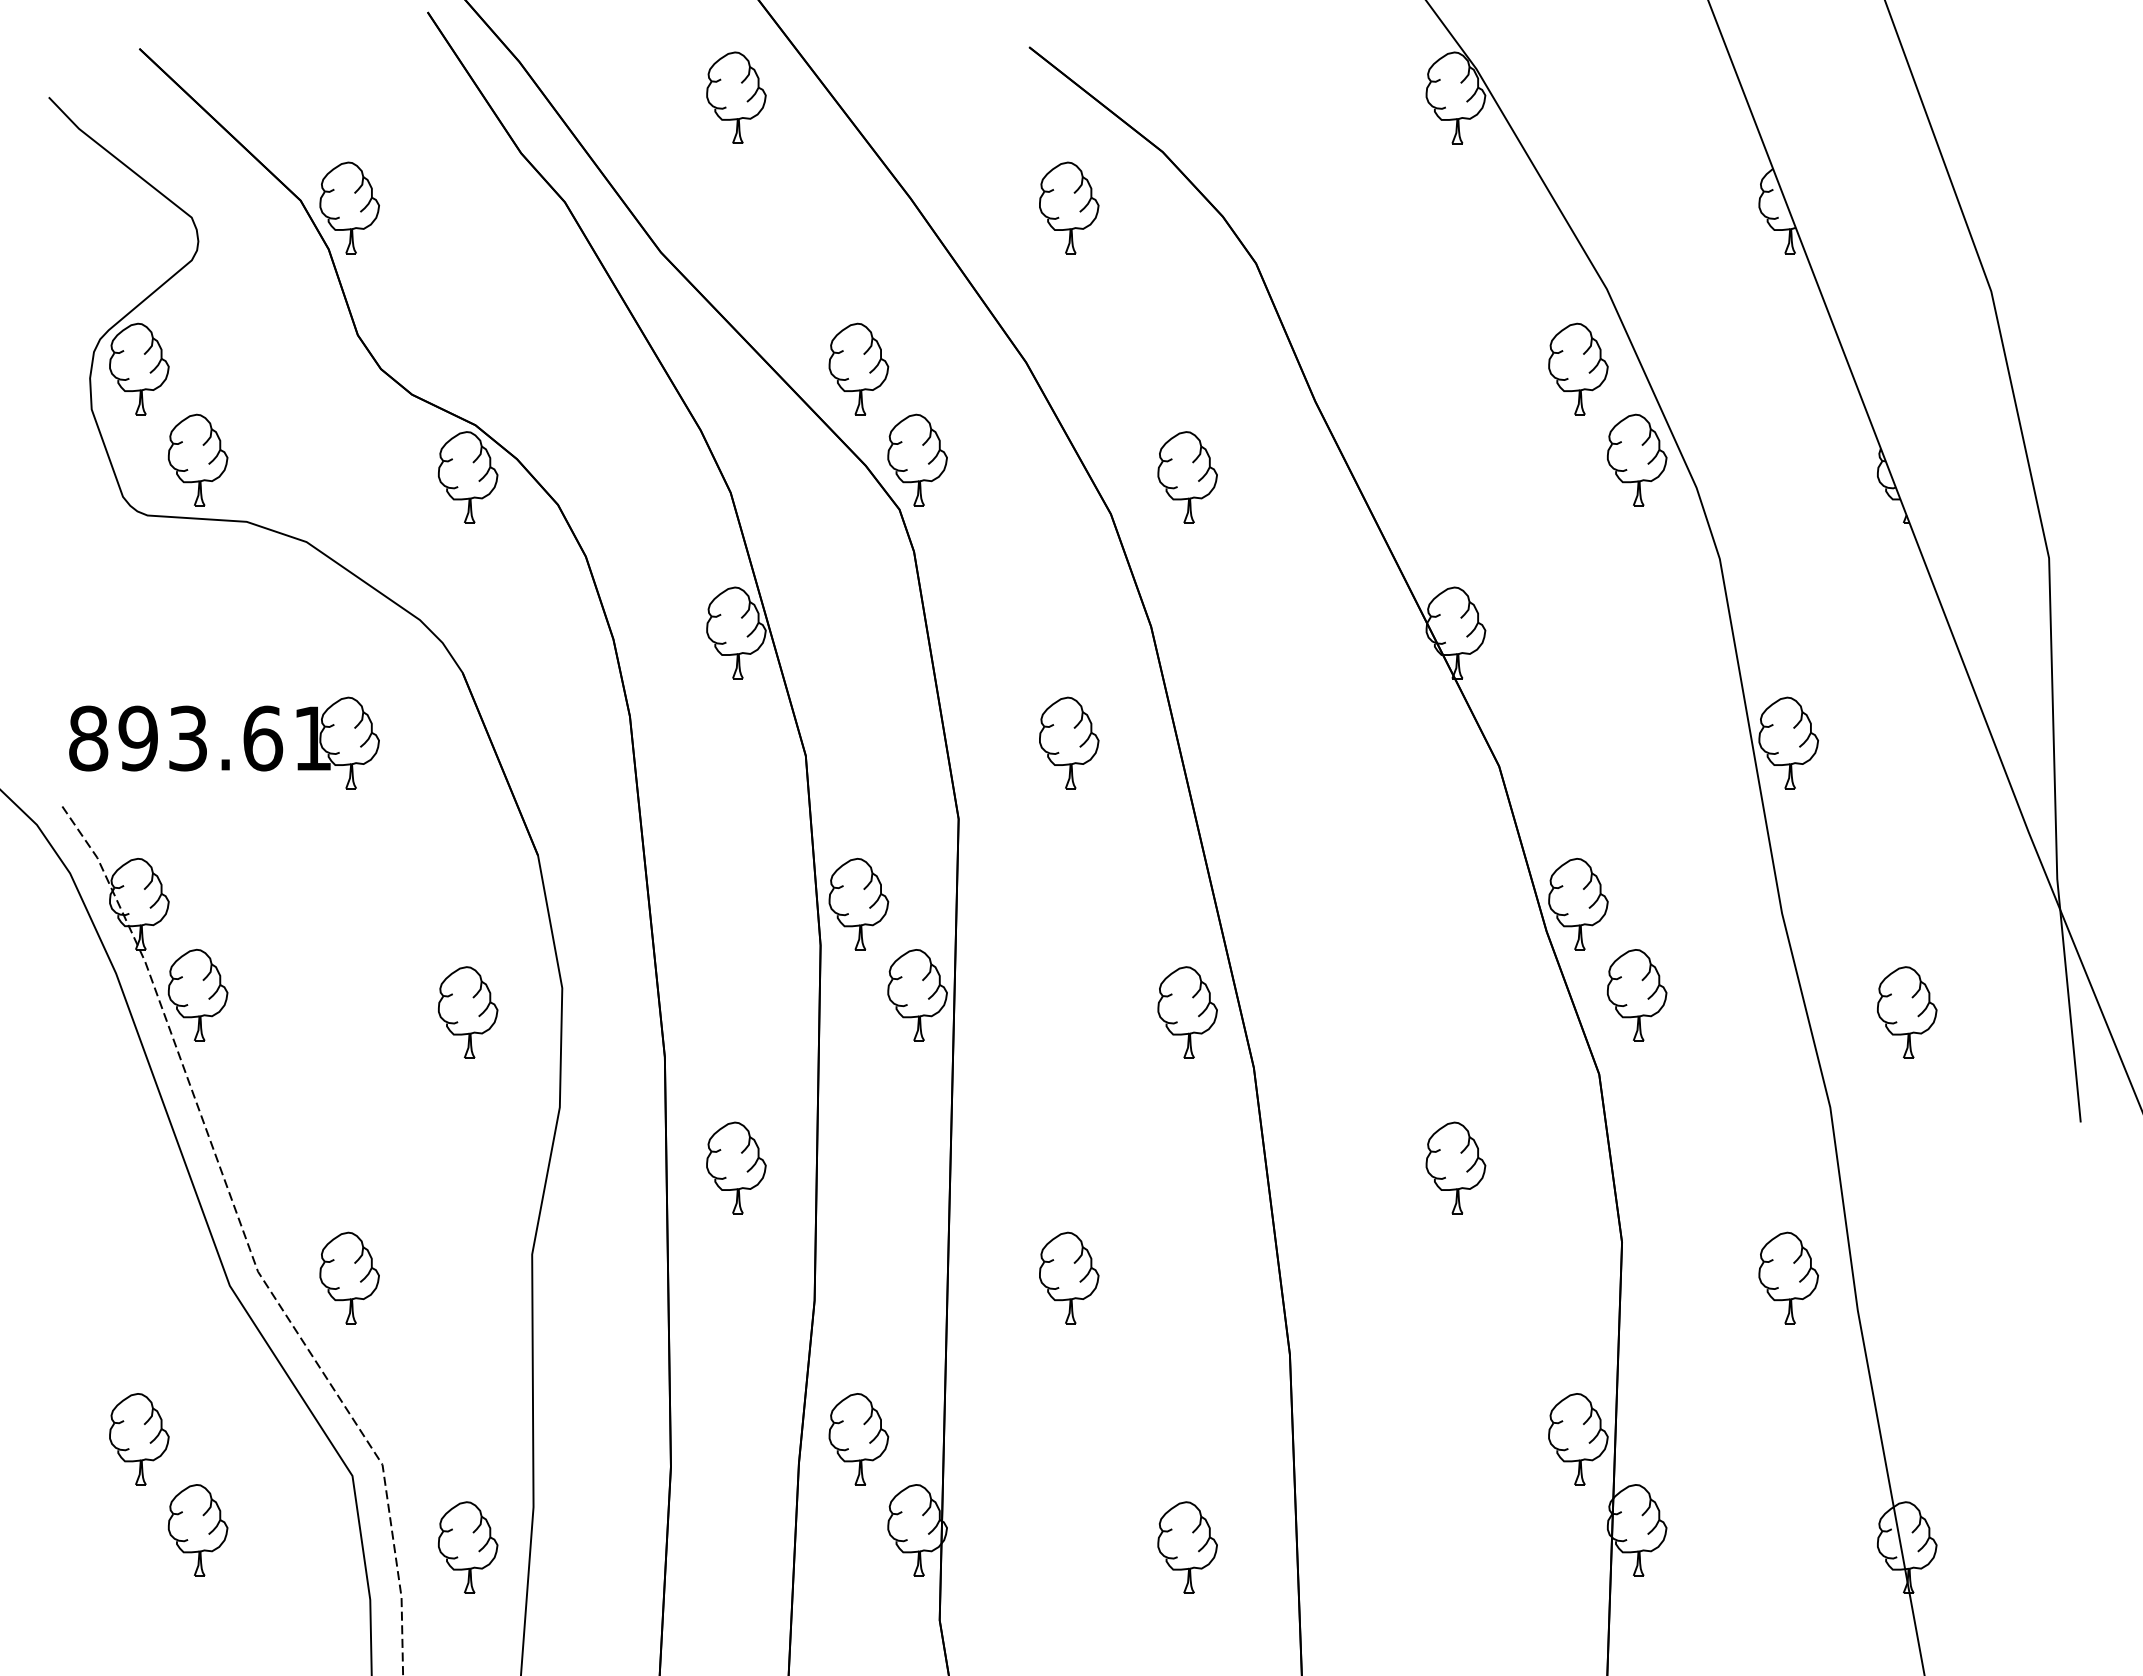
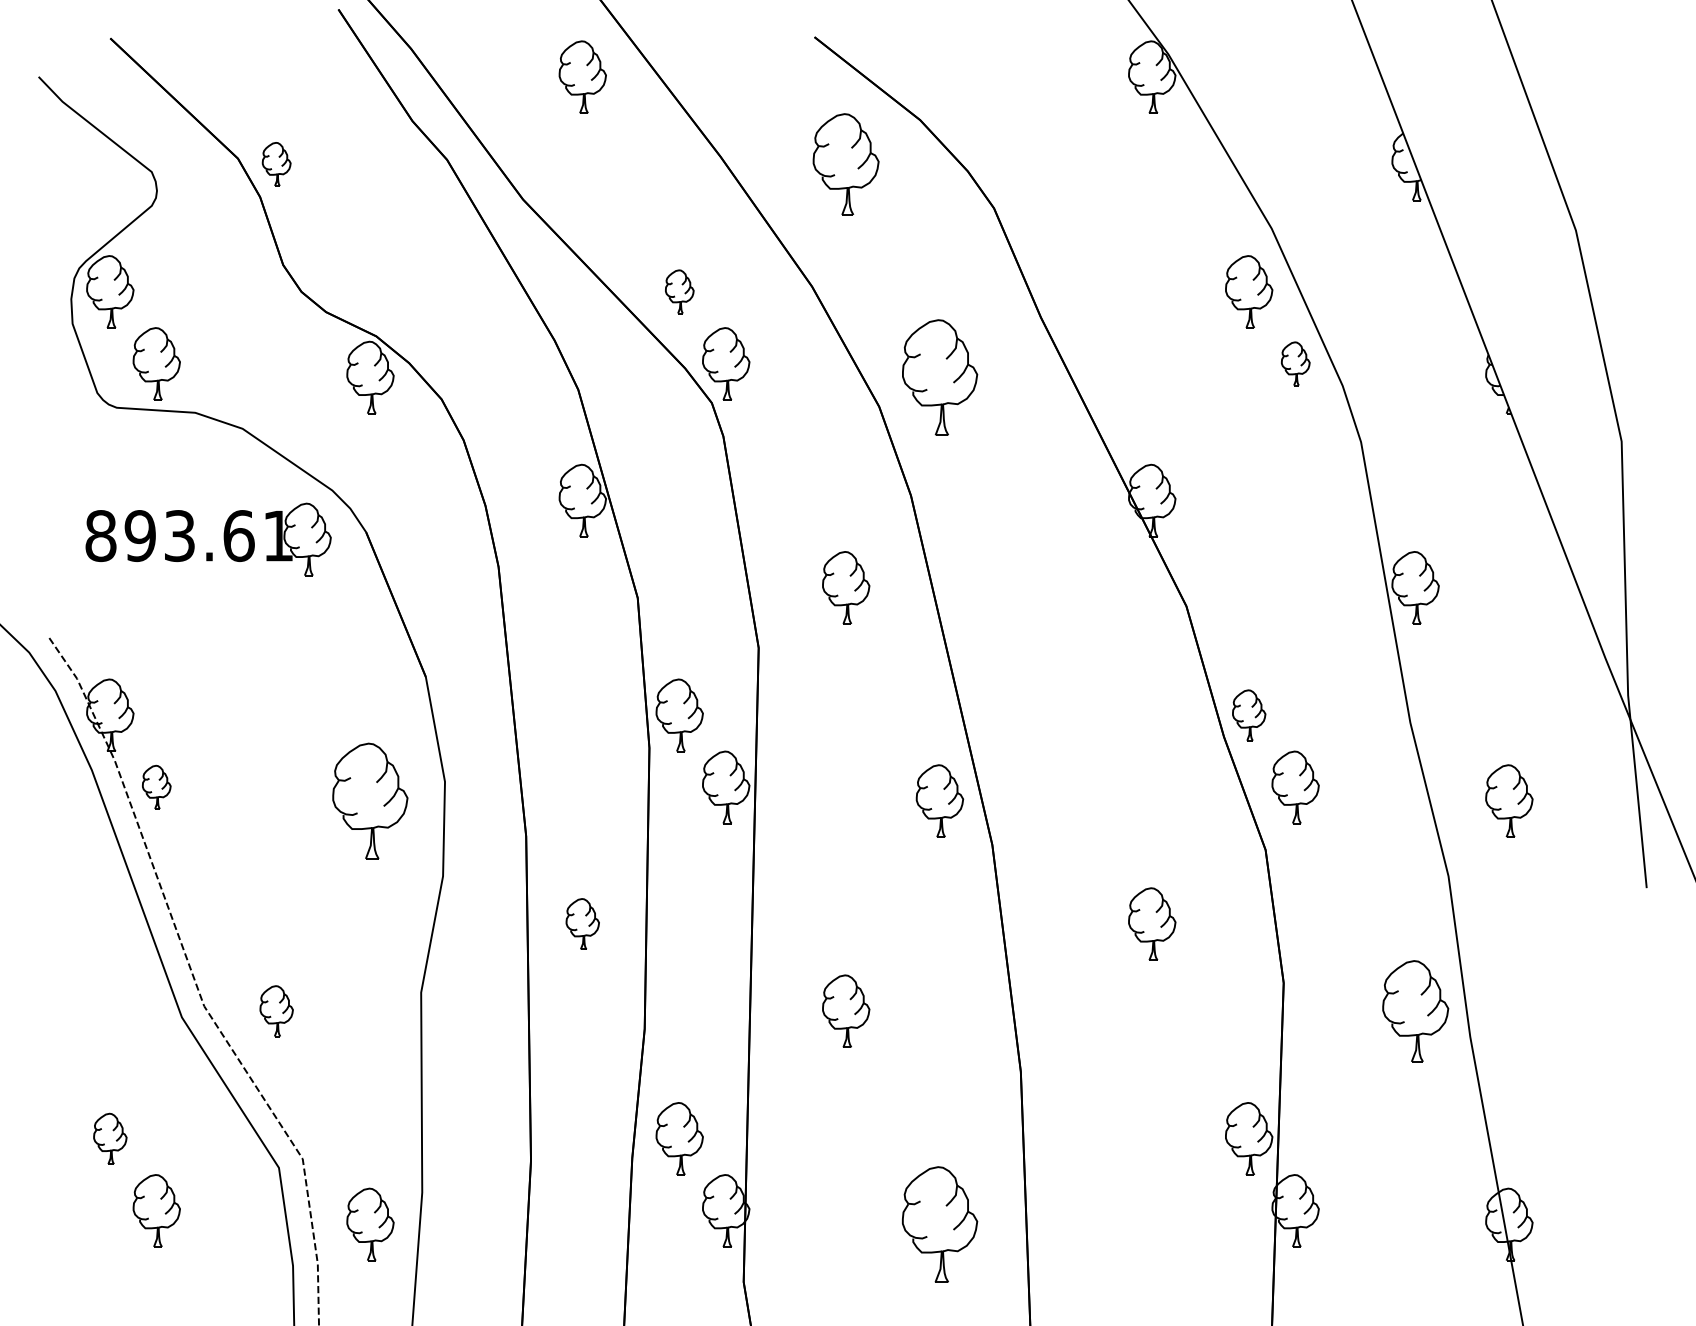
part: (349, 207) -> (276, 164), size x0.6
part: (1069, 207) -> (846, 164), size x1.4
part: (858, 368) -> (679, 291), size x0.6
part: (1637, 459) -> (1295, 363), size x0.6
part: (1187, 477) -> (939, 377), size x1.6
part: (224, 759) -> (208, 552), moved
part: (1578, 904) -> (1249, 715), size x0.7
part: (197, 994) -> (156, 786), size x0.6
part: (468, 1012) -> (370, 801), size x1.6
part: (736, 1167) -> (582, 923), size x0.7
part: (349, 1277) -> (276, 1010), size x0.7
part: (1788, 1277) -> (1415, 1010), size x1.4
part: (139, 1439) -> (110, 1139), size x0.7
part: (1187, 1547) -> (939, 1224), size x1.6

